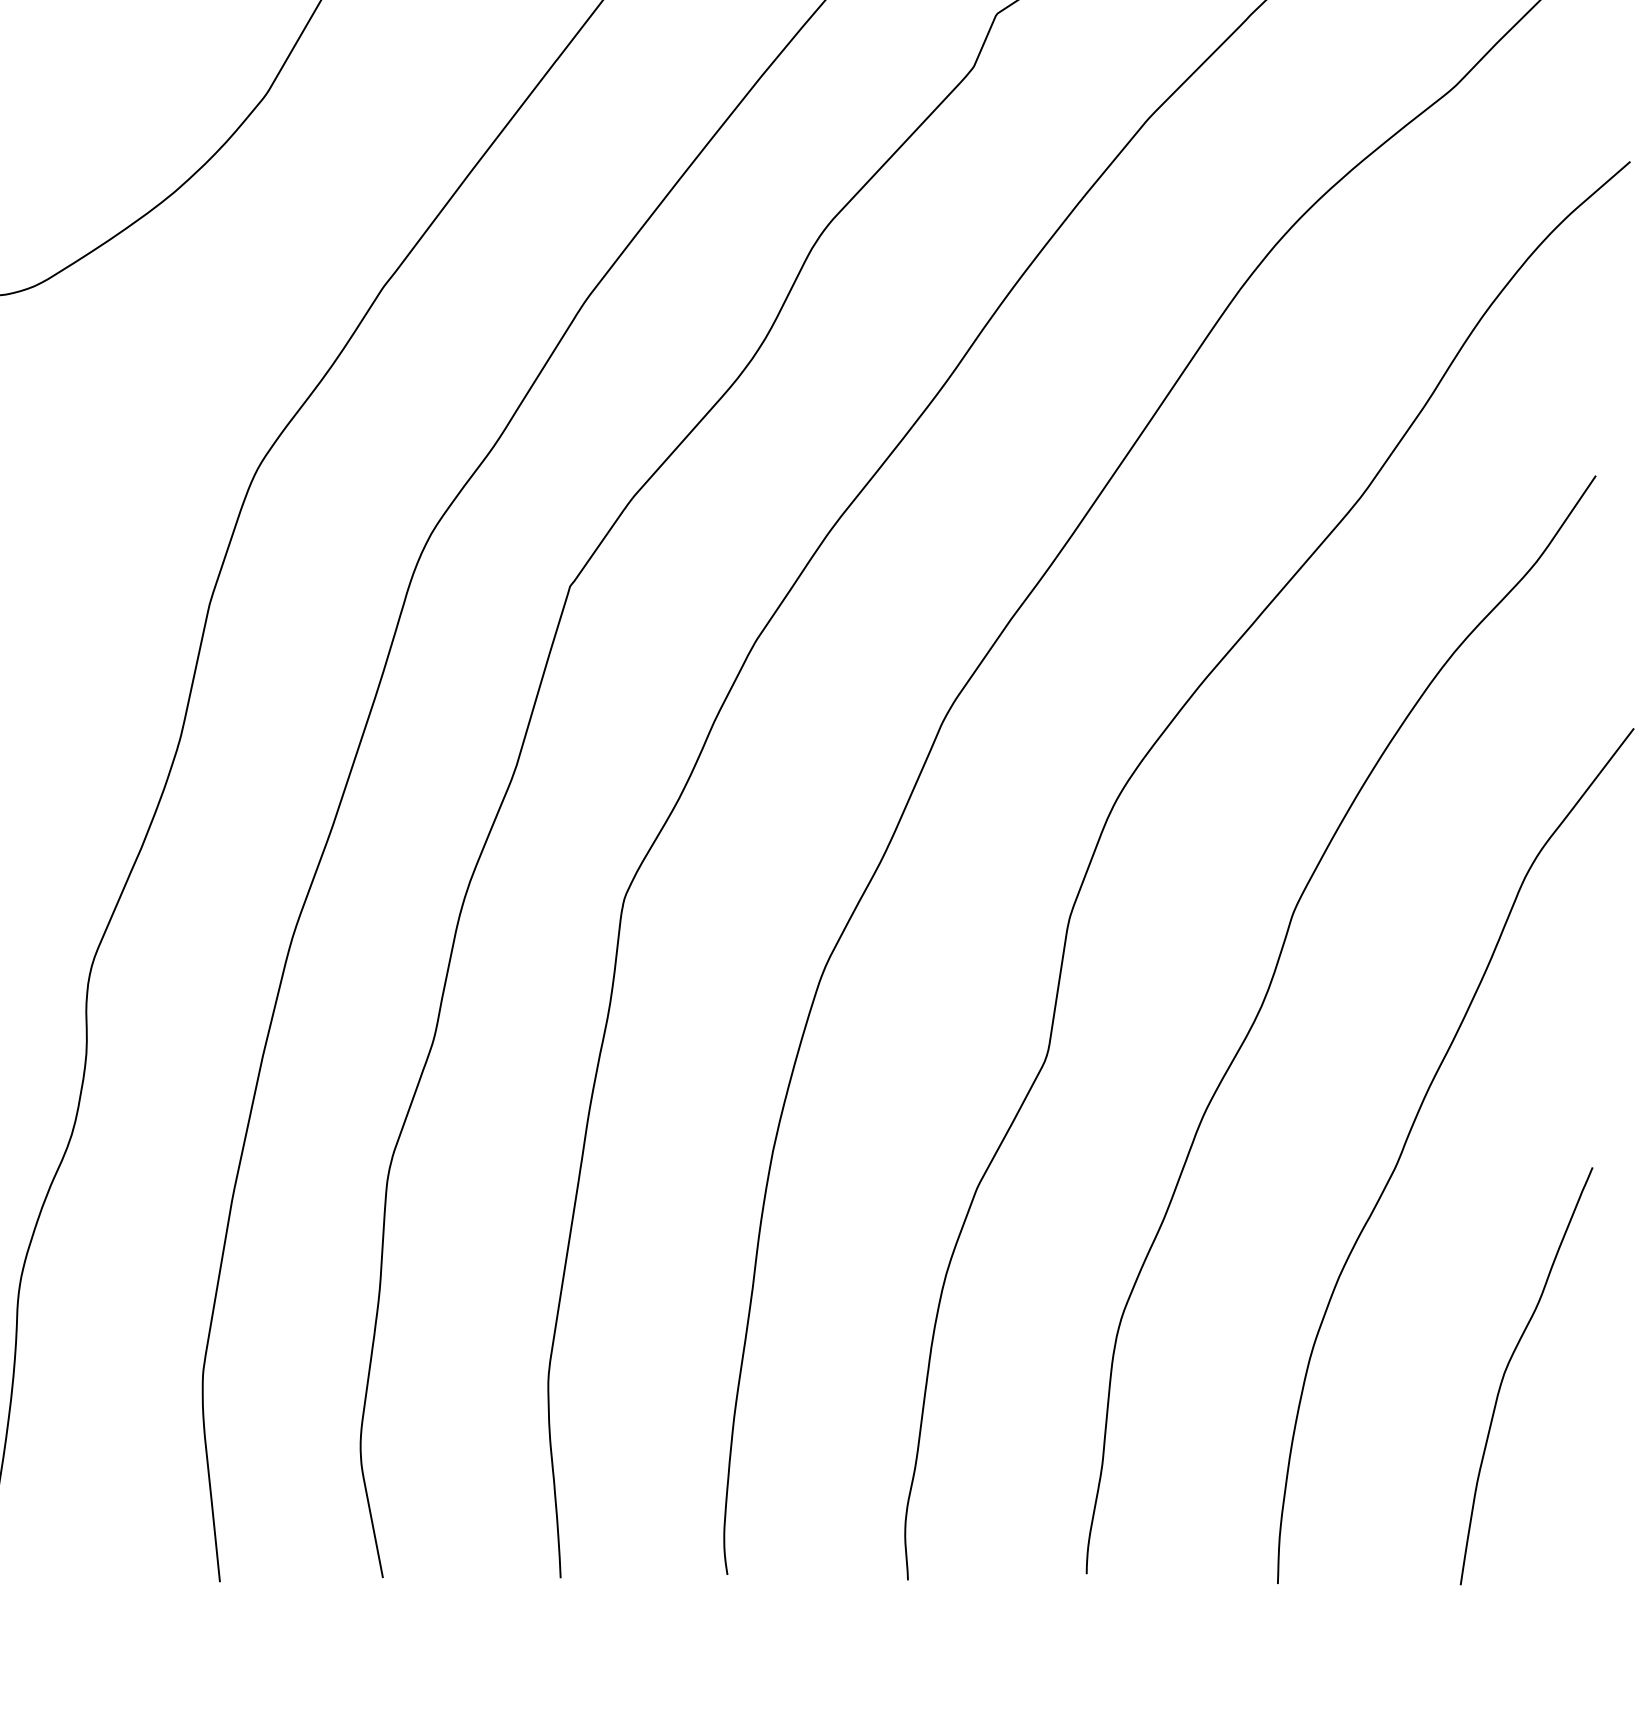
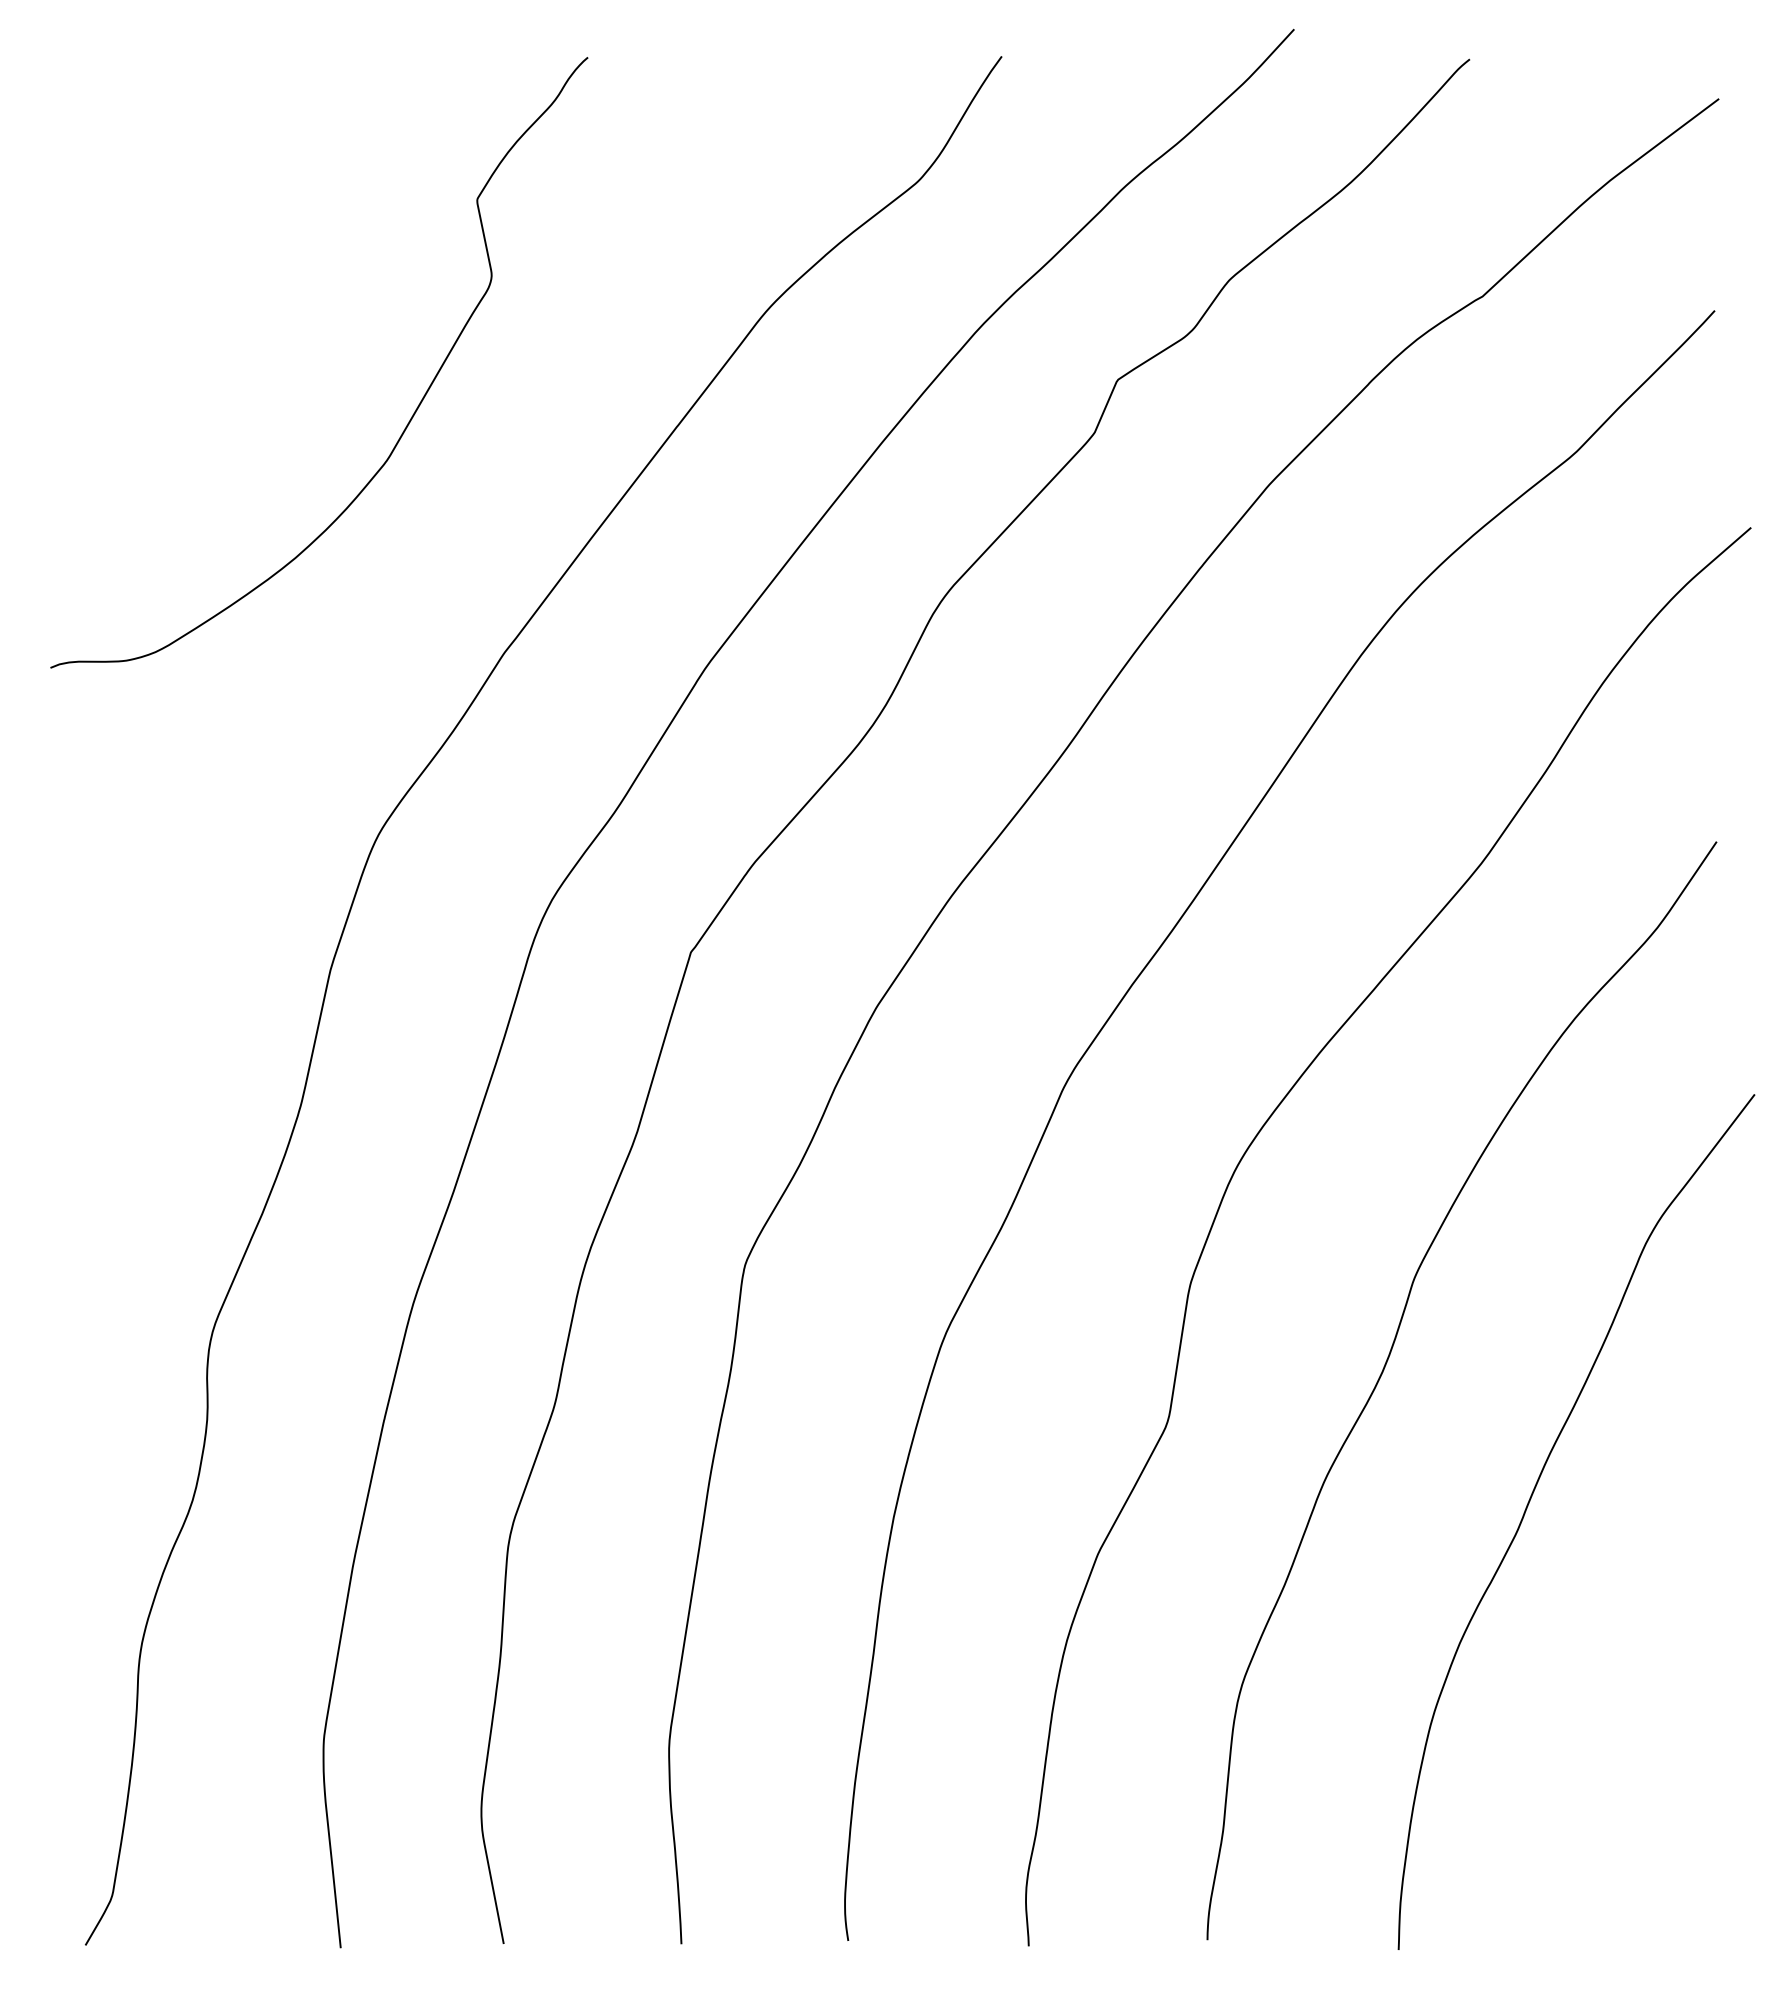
curve: (1508, 1366) -> (1629, 1732), removed

